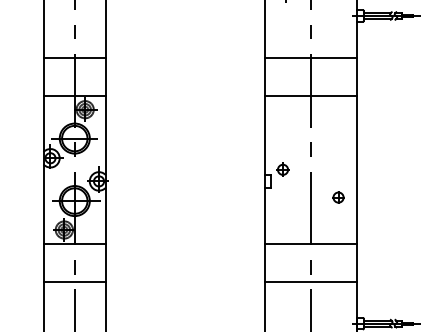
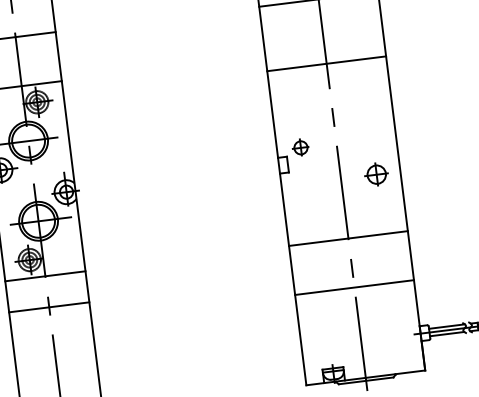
line: (310, 95) -> (326, 63), moved
part: (338, 197) -> (376, 174), size x1.4
line: (74, 282) -> (48, 307), moved

